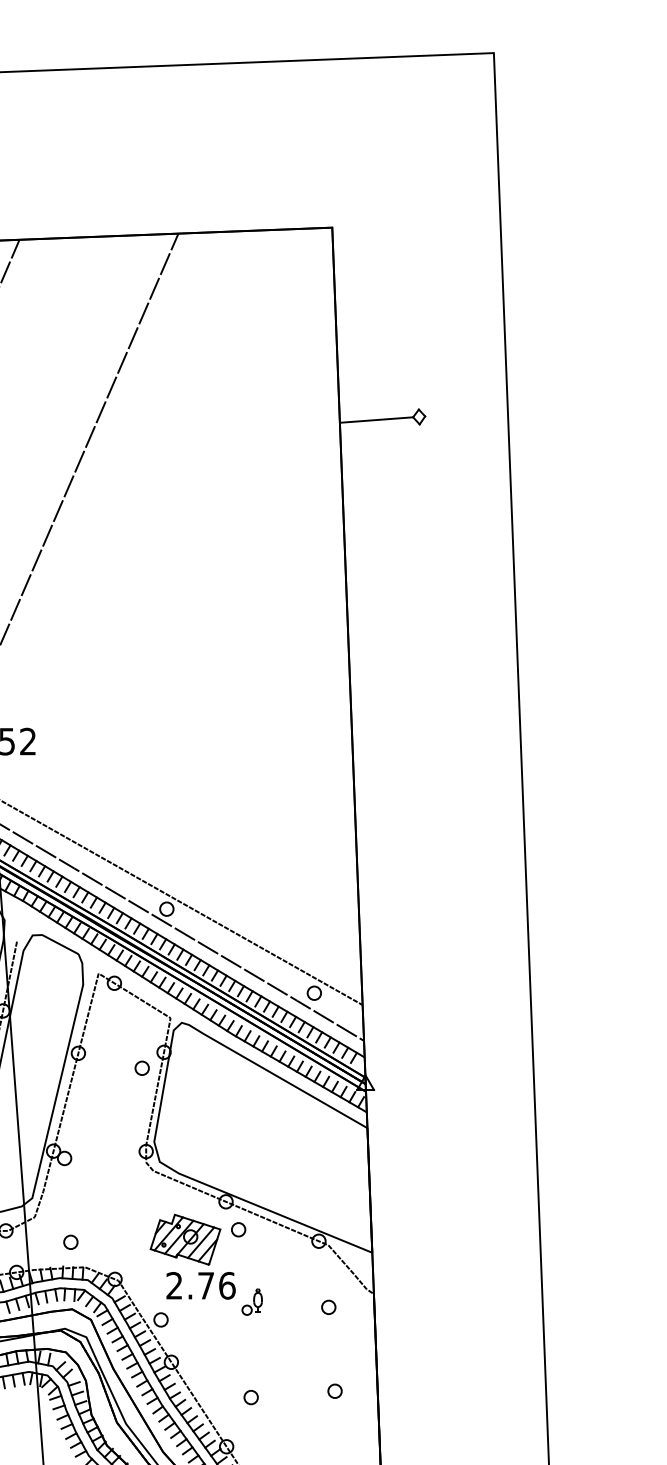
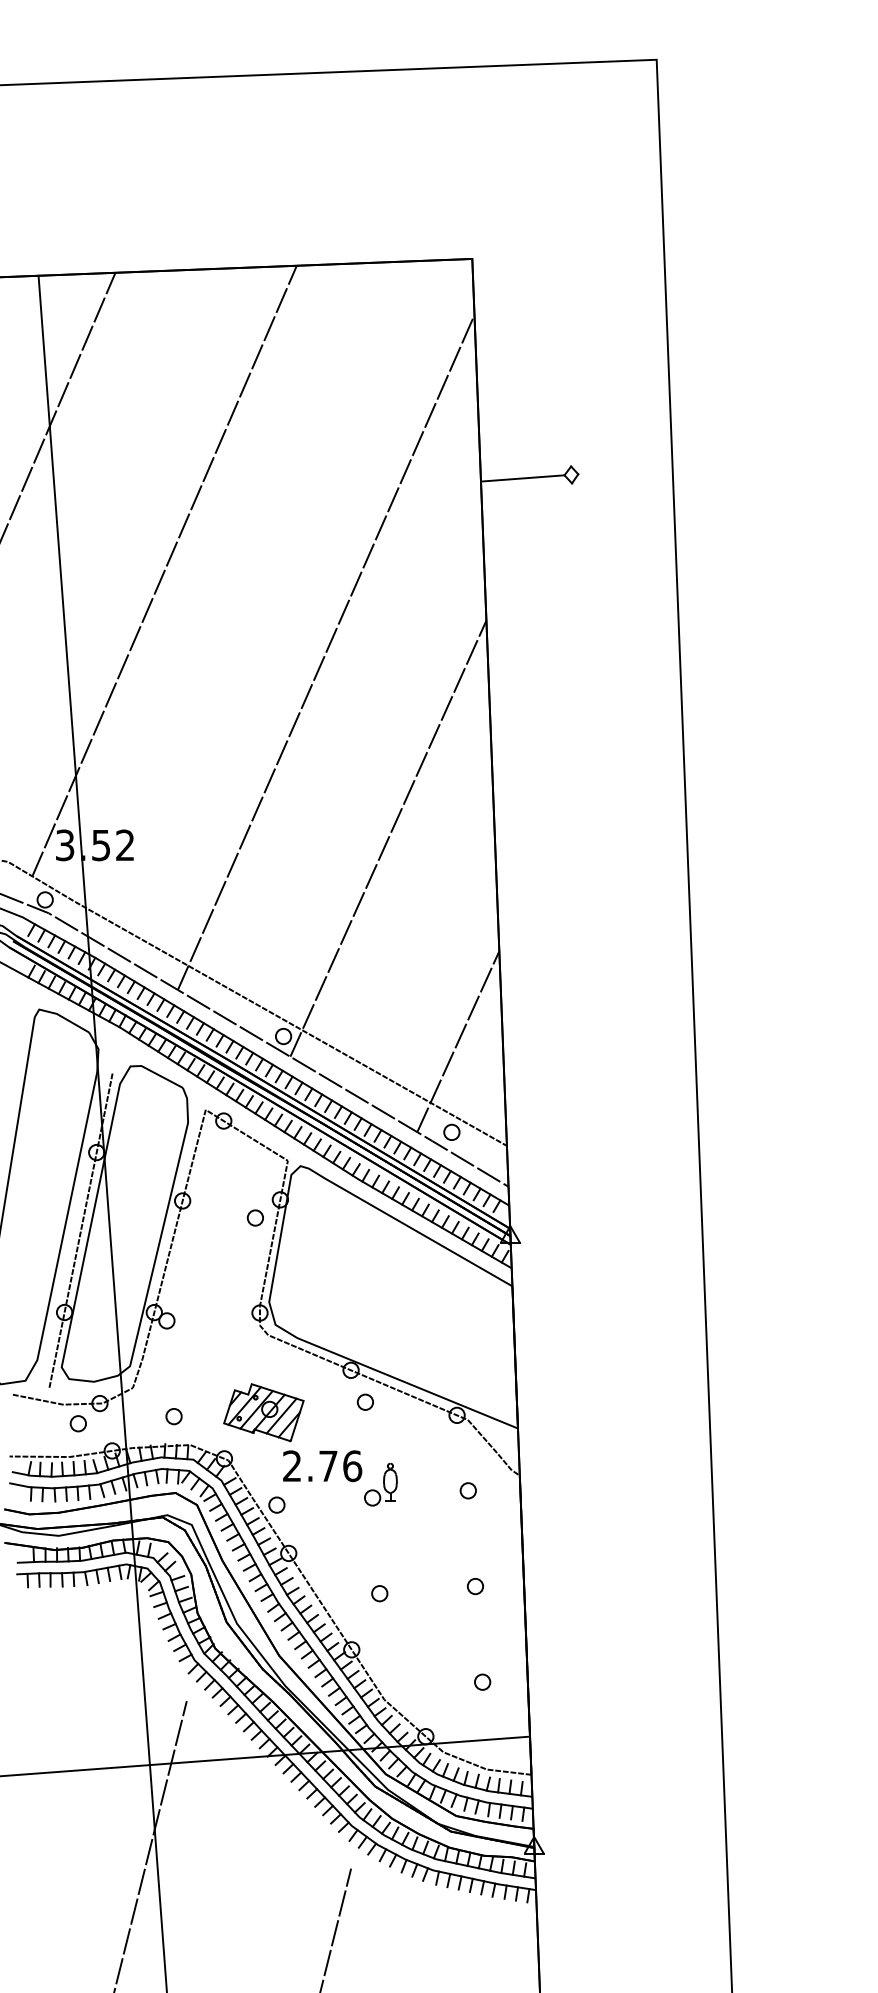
line: (203, 572) -> (325, 652), added
line: (258, 735) -> (388, 838), added
line: (320, 913) -> (458, 1041), added
part: (185, 1239) -> (263, 1412), moved
part: (251, 1301) -> (380, 1484), size x1.43

